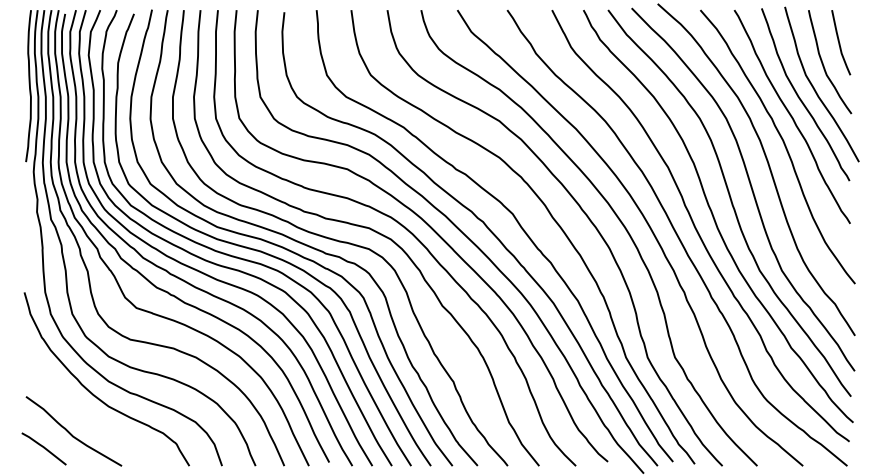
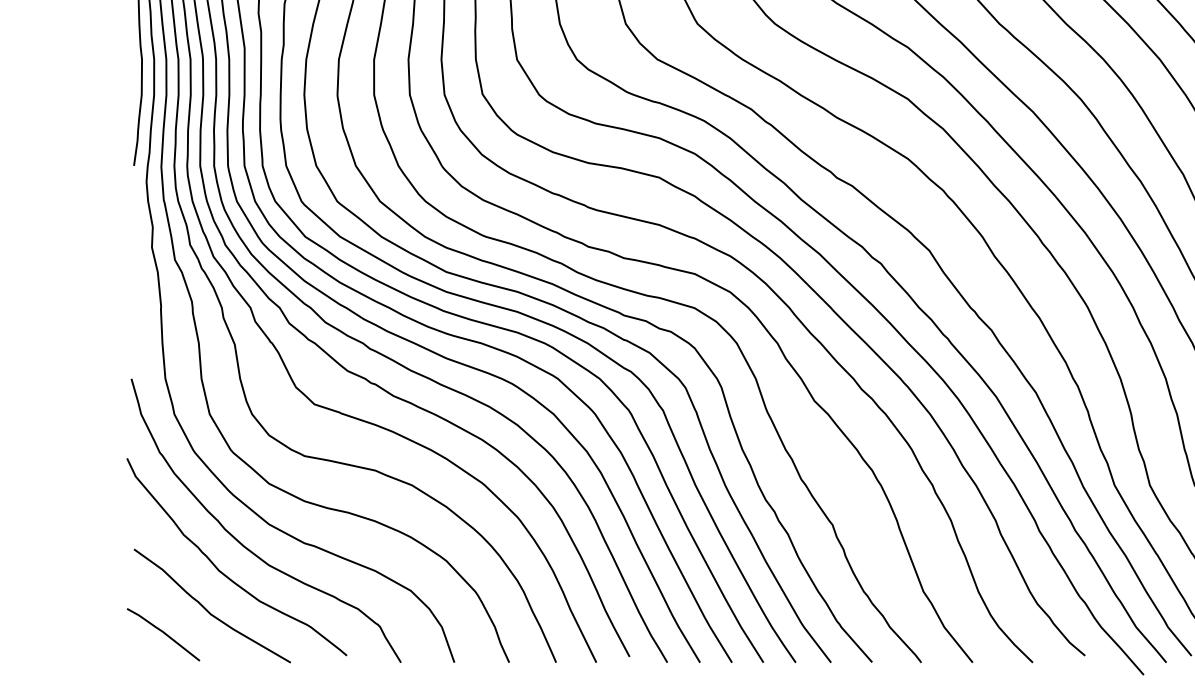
curve: (79, 409) -> (221, 570), added

